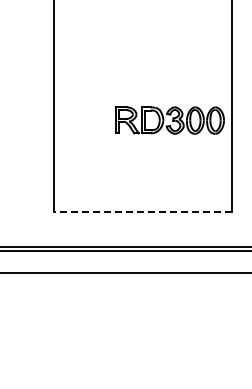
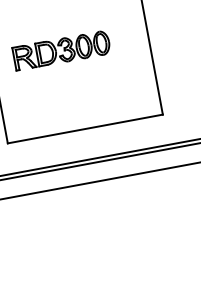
part: (169, 120) -> (61, 50), moved
line: (142, 212) -> (85, 129), dashed -> solid

